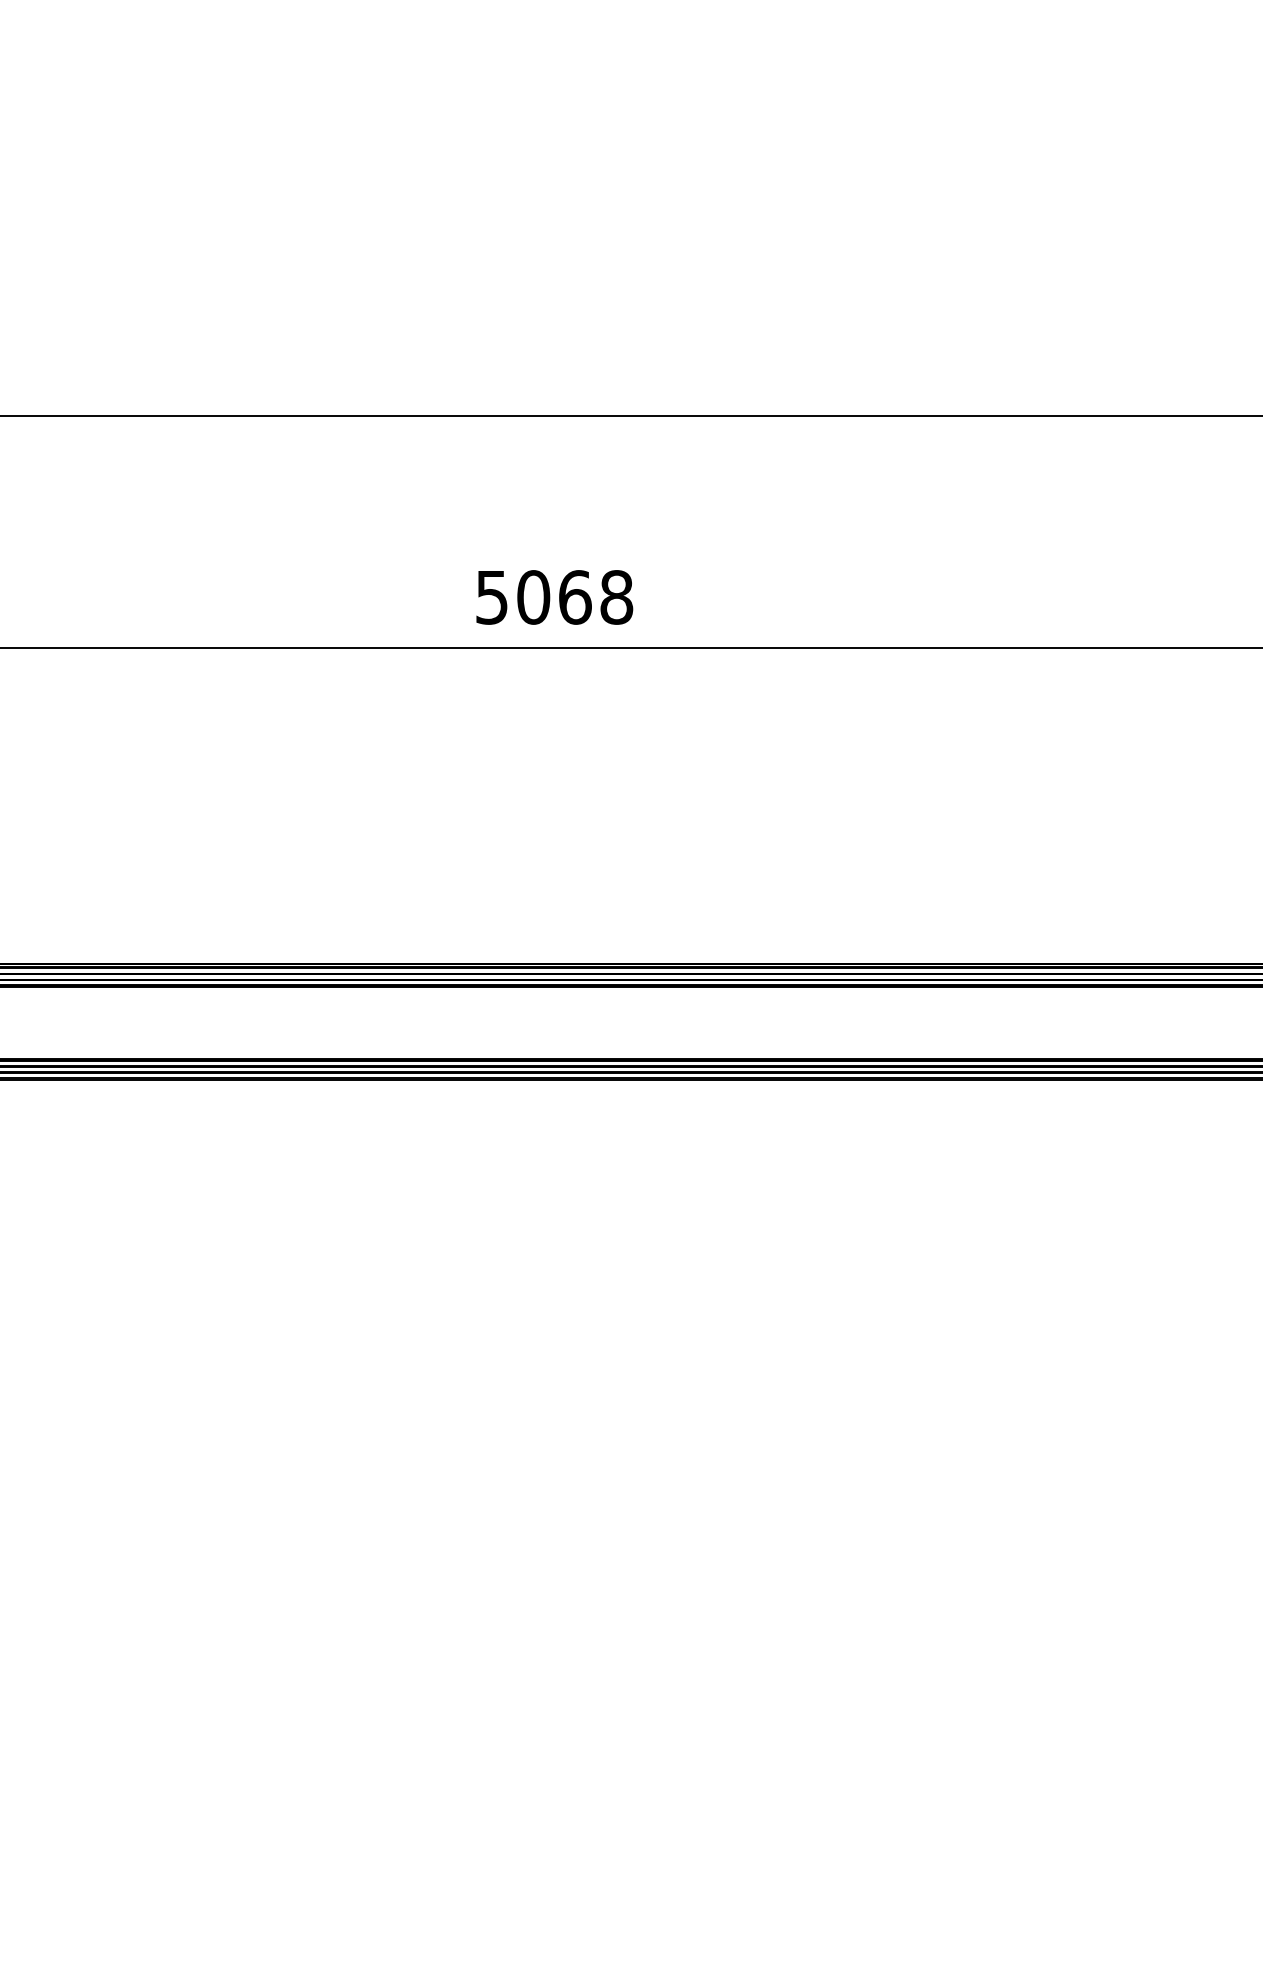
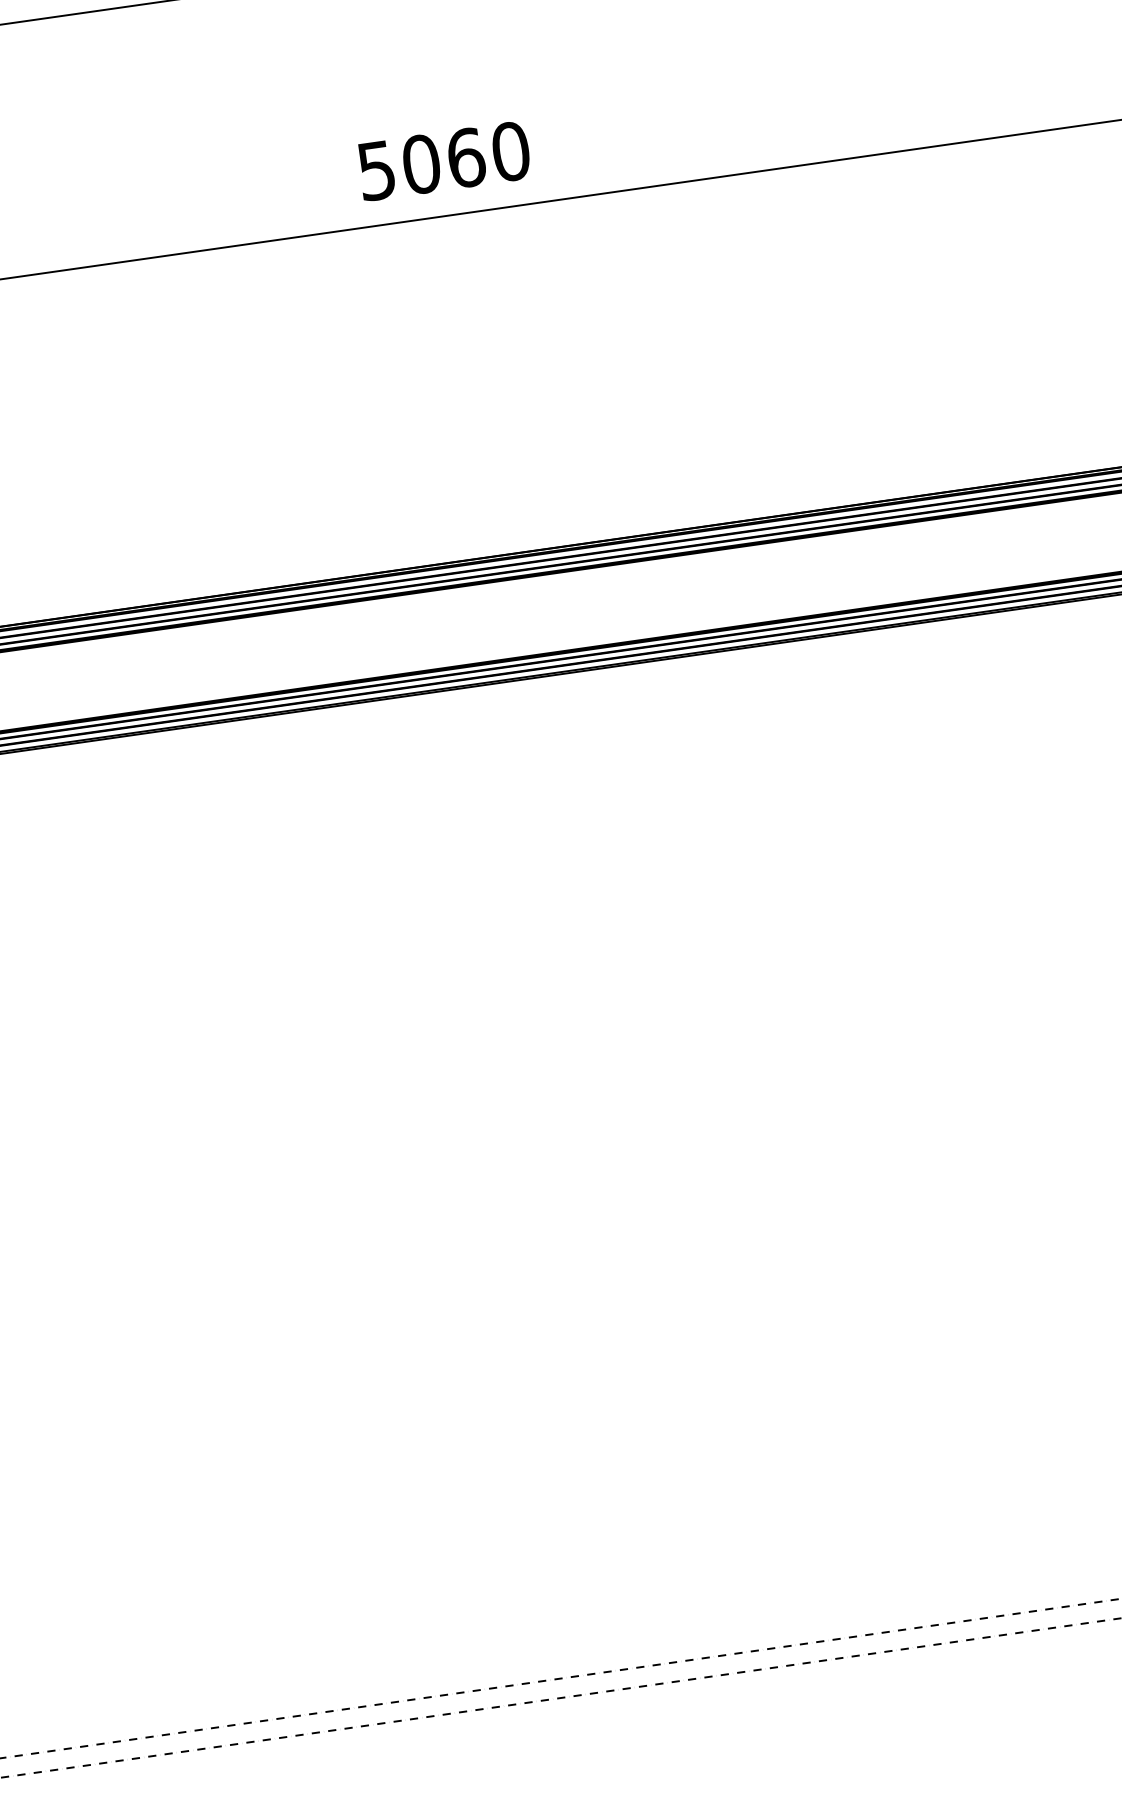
text: (616, 597) -> (510, 151), 5068 -> 5060

